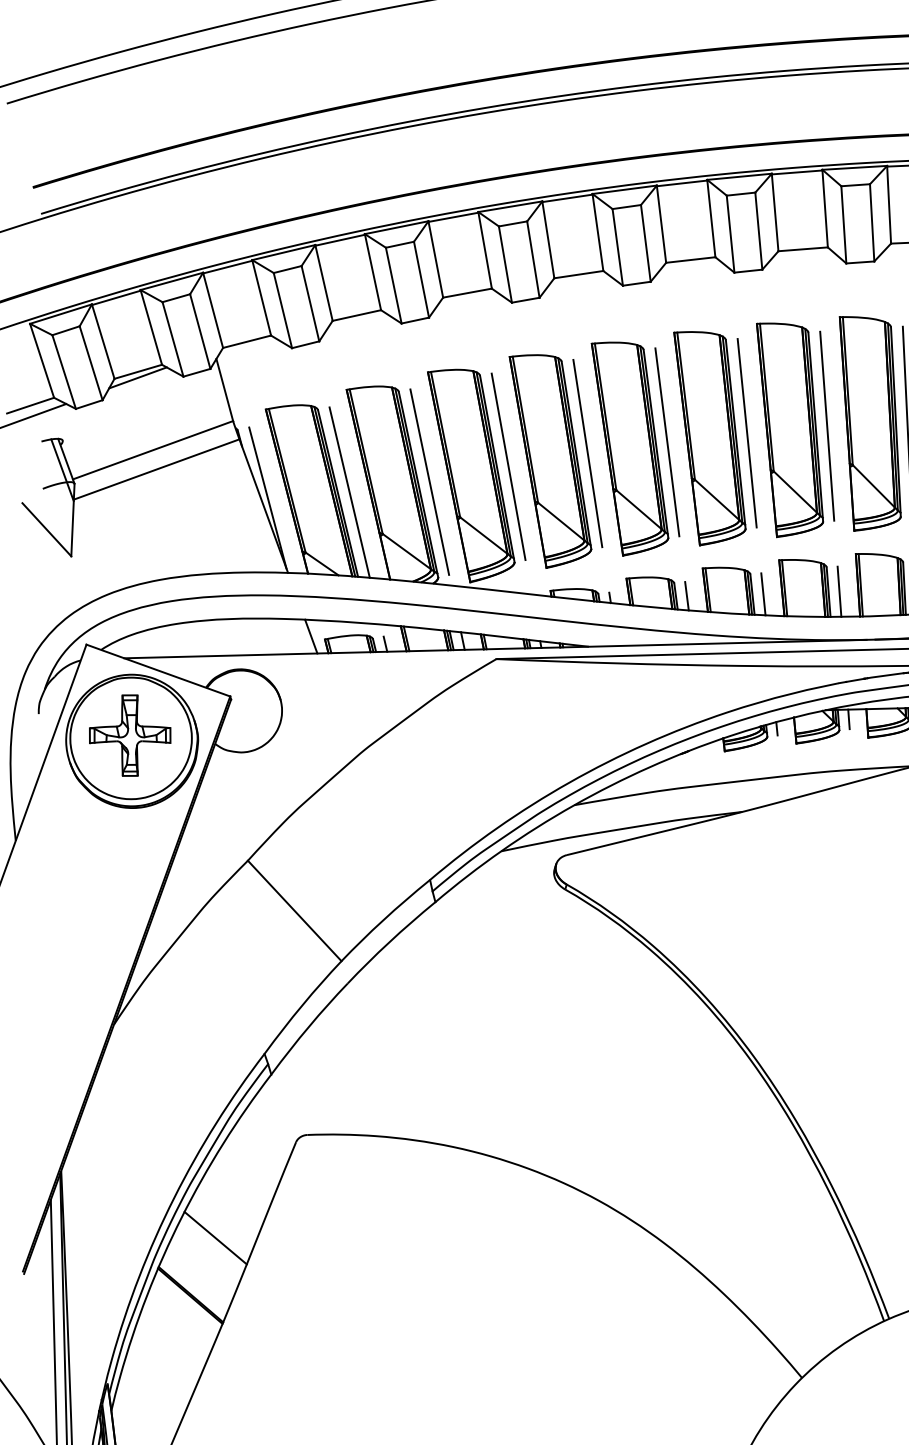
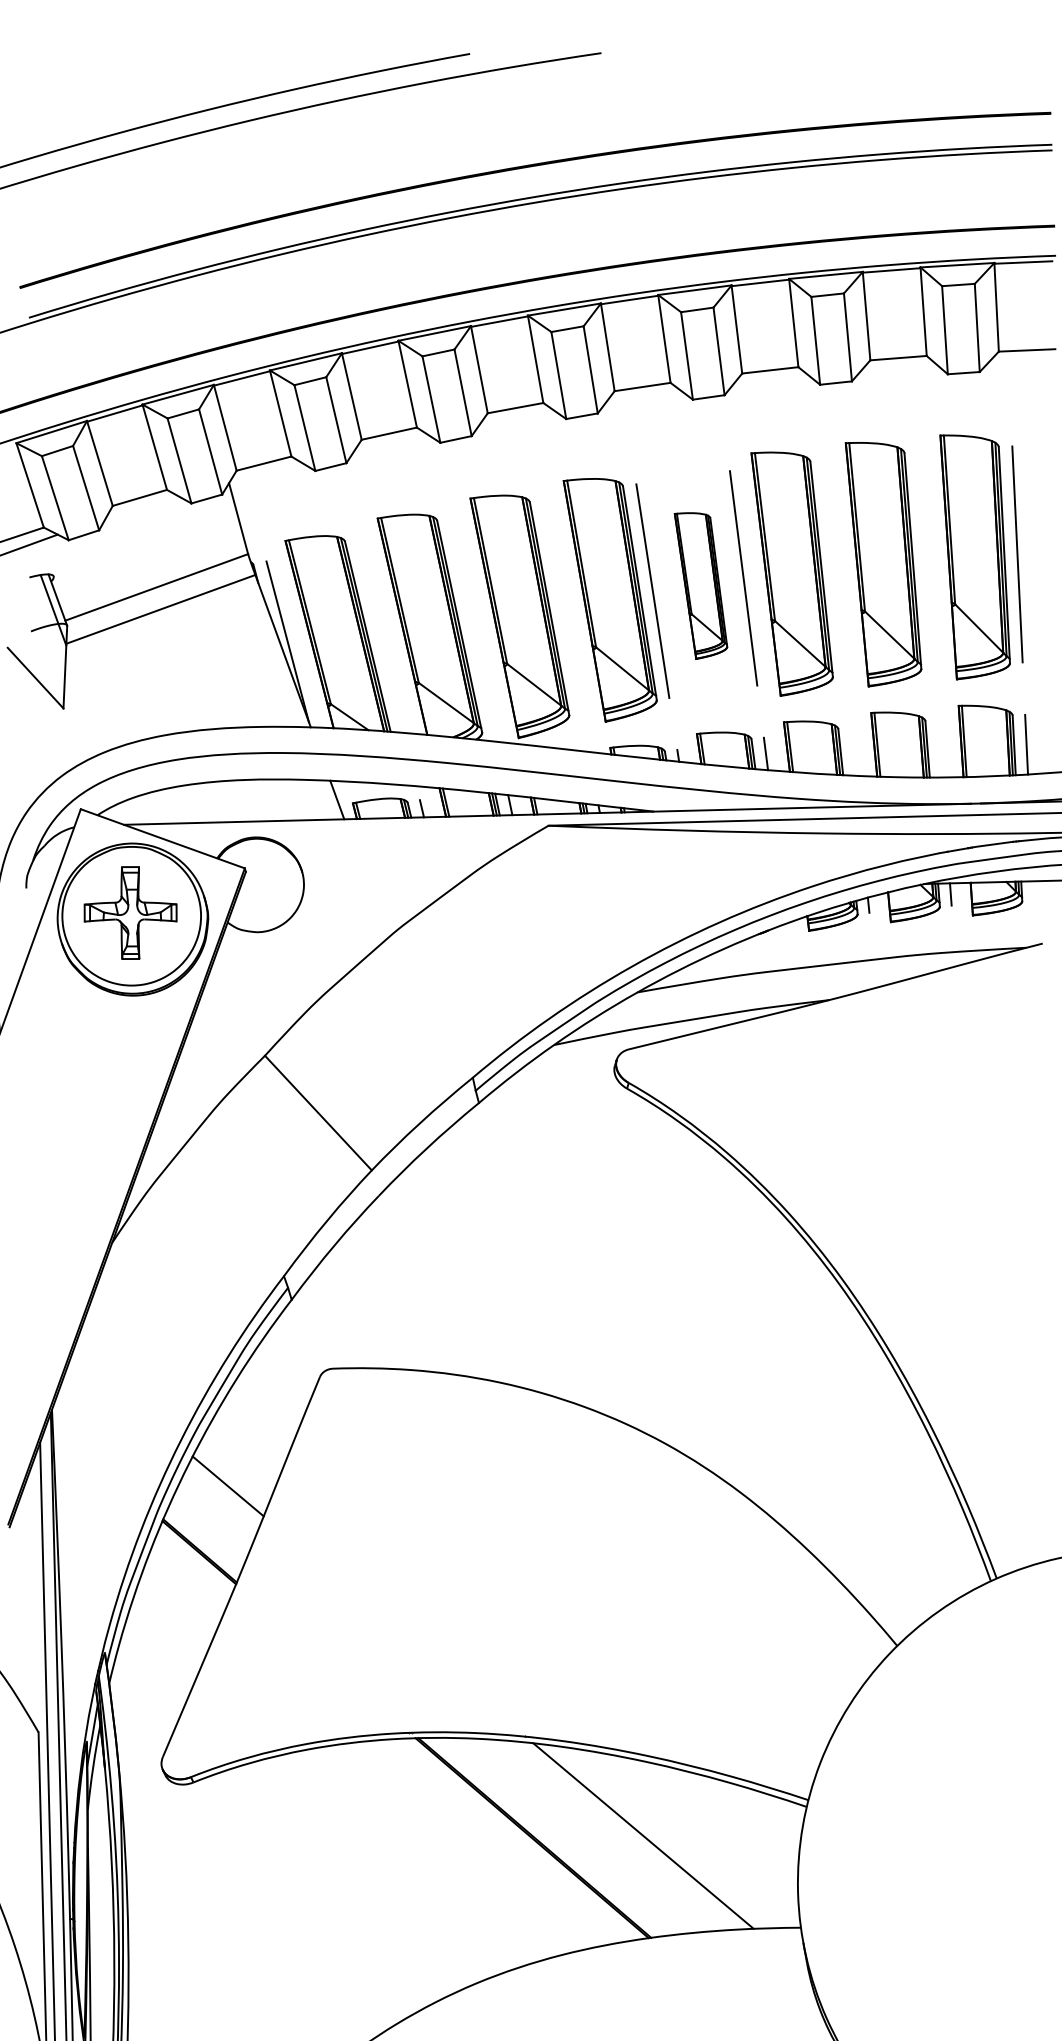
line: (137, 377) -> (139, 504), removed
line: (826, 425) -> (925, 559), removed
line: (747, 432) -> (834, 567), removed
part: (629, 448) -> (700, 585), size x0.6
line: (508, 466) -> (562, 606), removed
line: (429, 481) -> (472, 623), removed
line: (350, 492) -> (381, 635), removed
line: (839, 591) -> (939, 748), removed
line: (762, 594) -> (852, 751), removed

